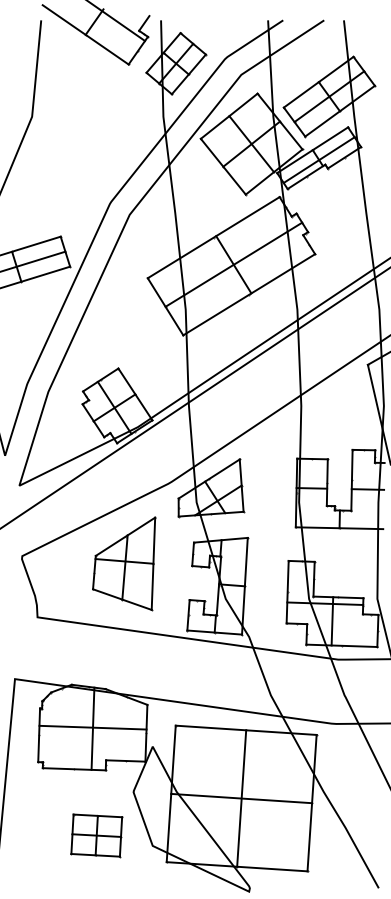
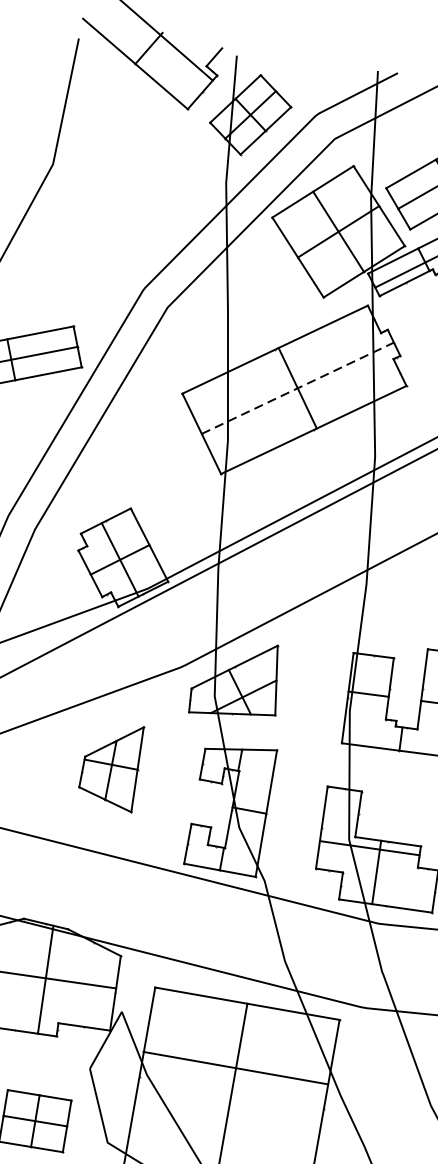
line: (234, 264) -> (298, 388), solid -> dashed
part: (124, 563) -> (110, 766), size x0.7
line: (241, 798) -> (235, 1068), moved

